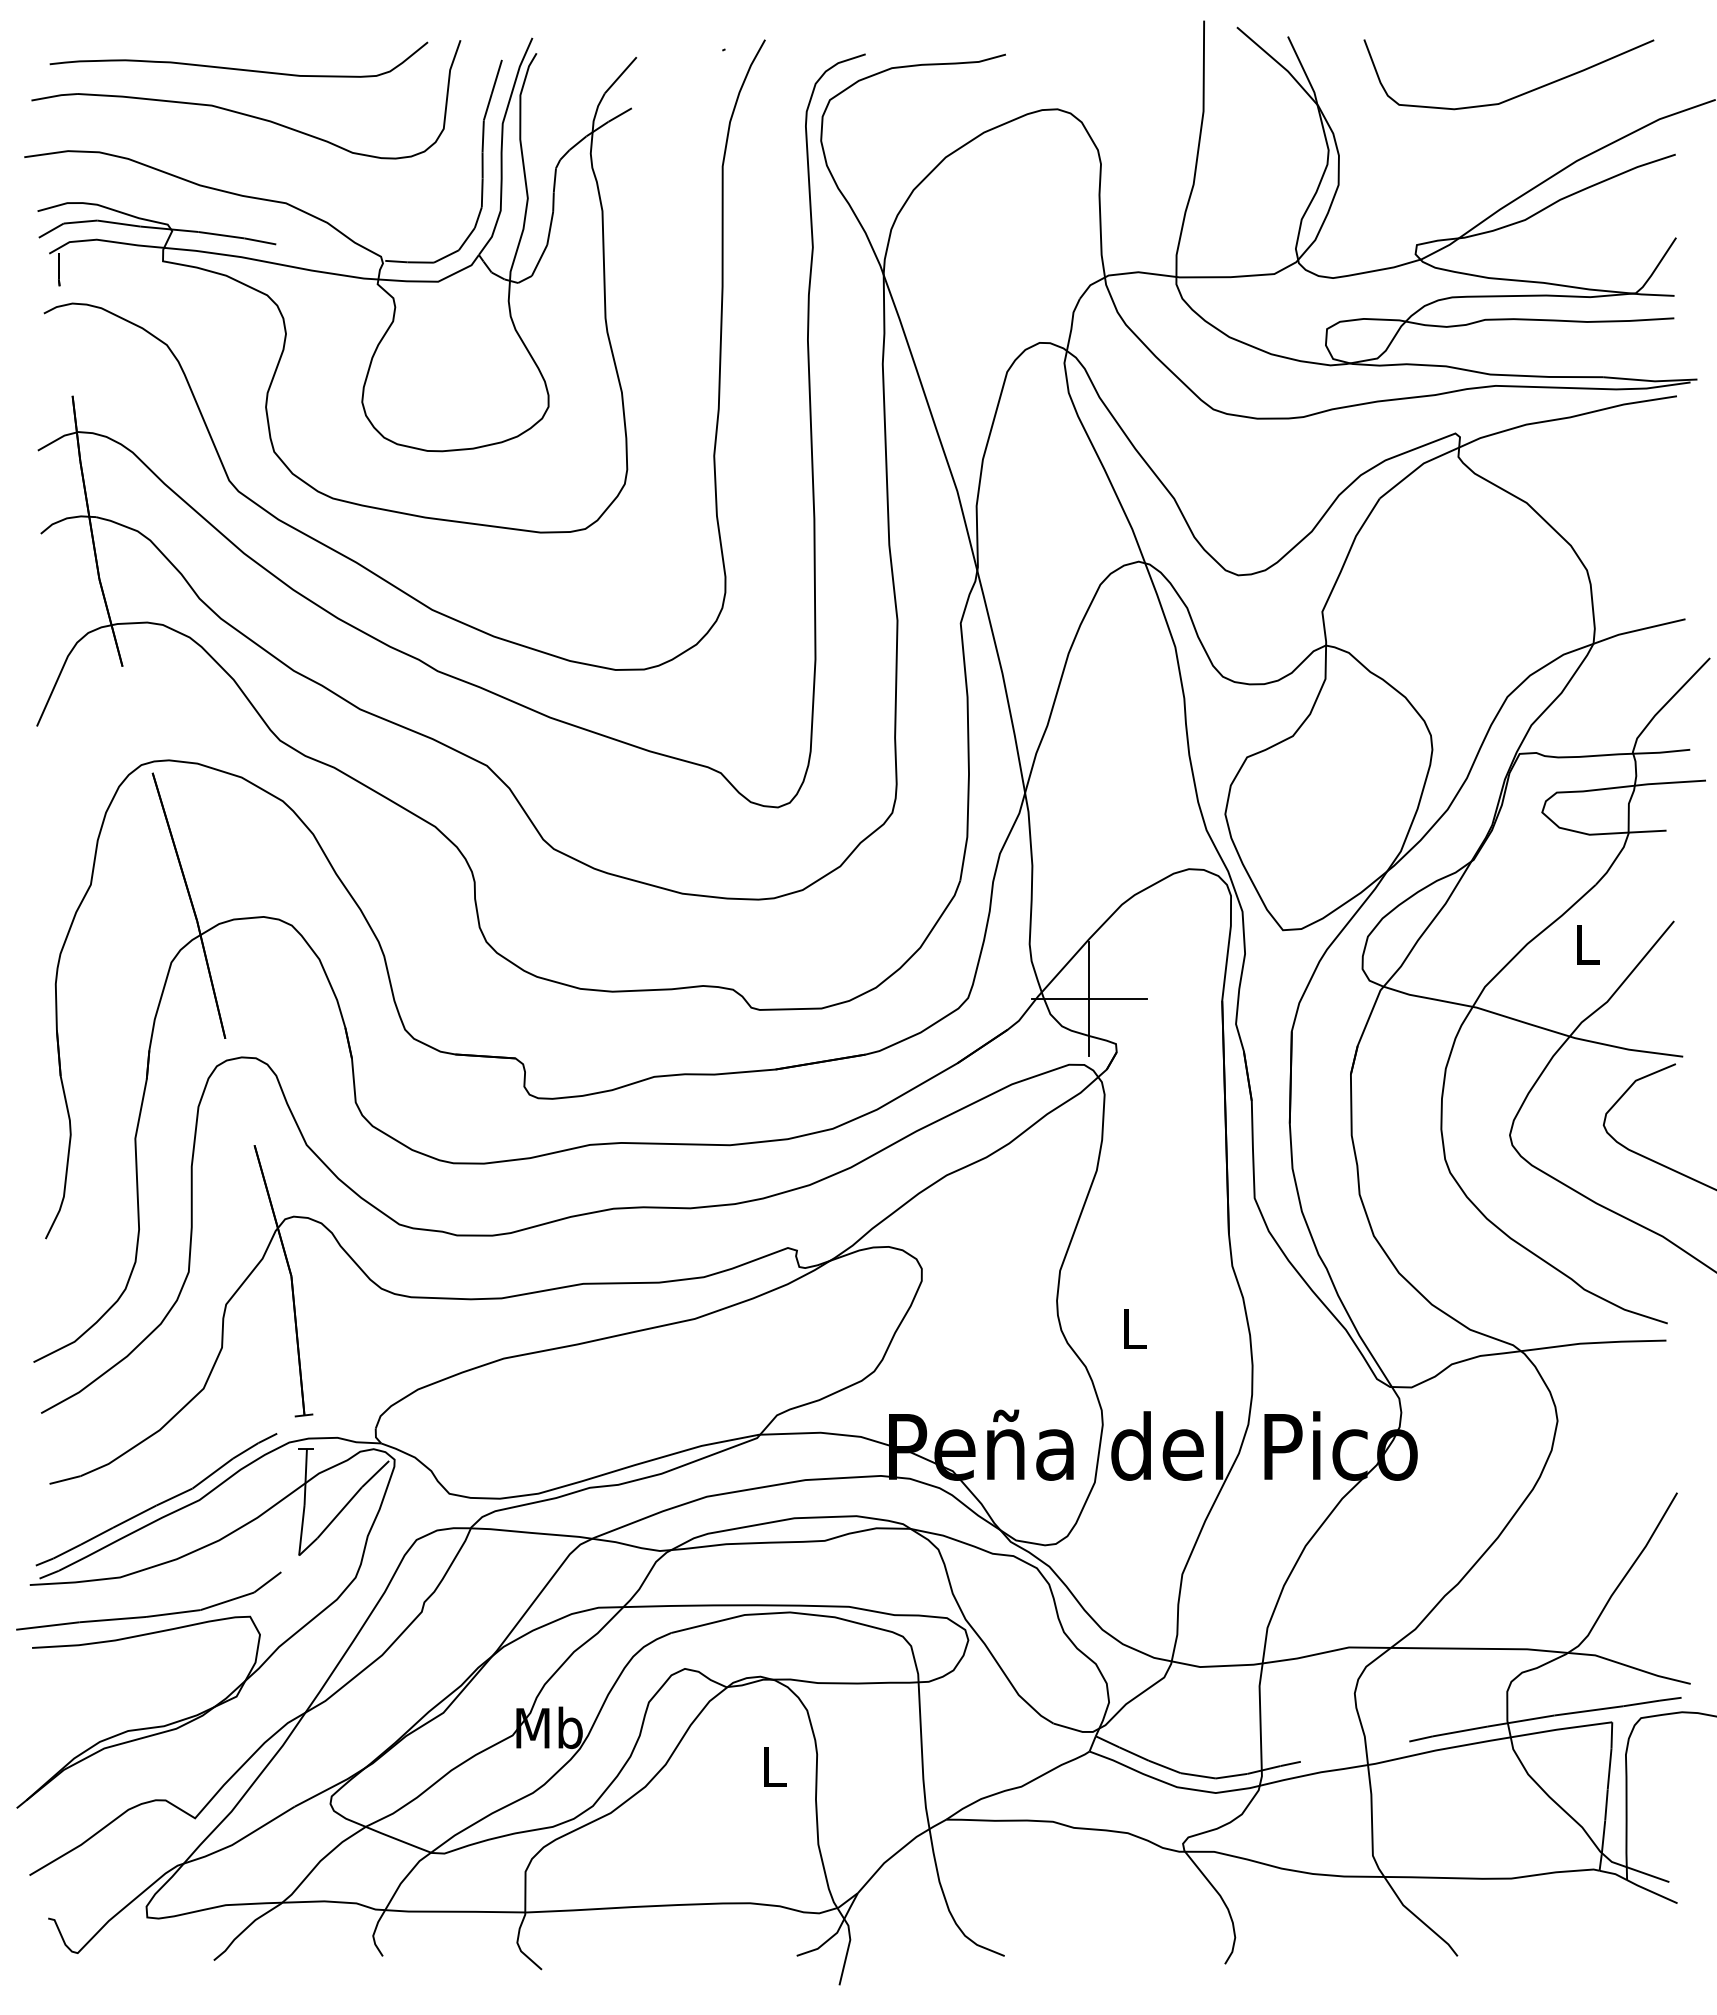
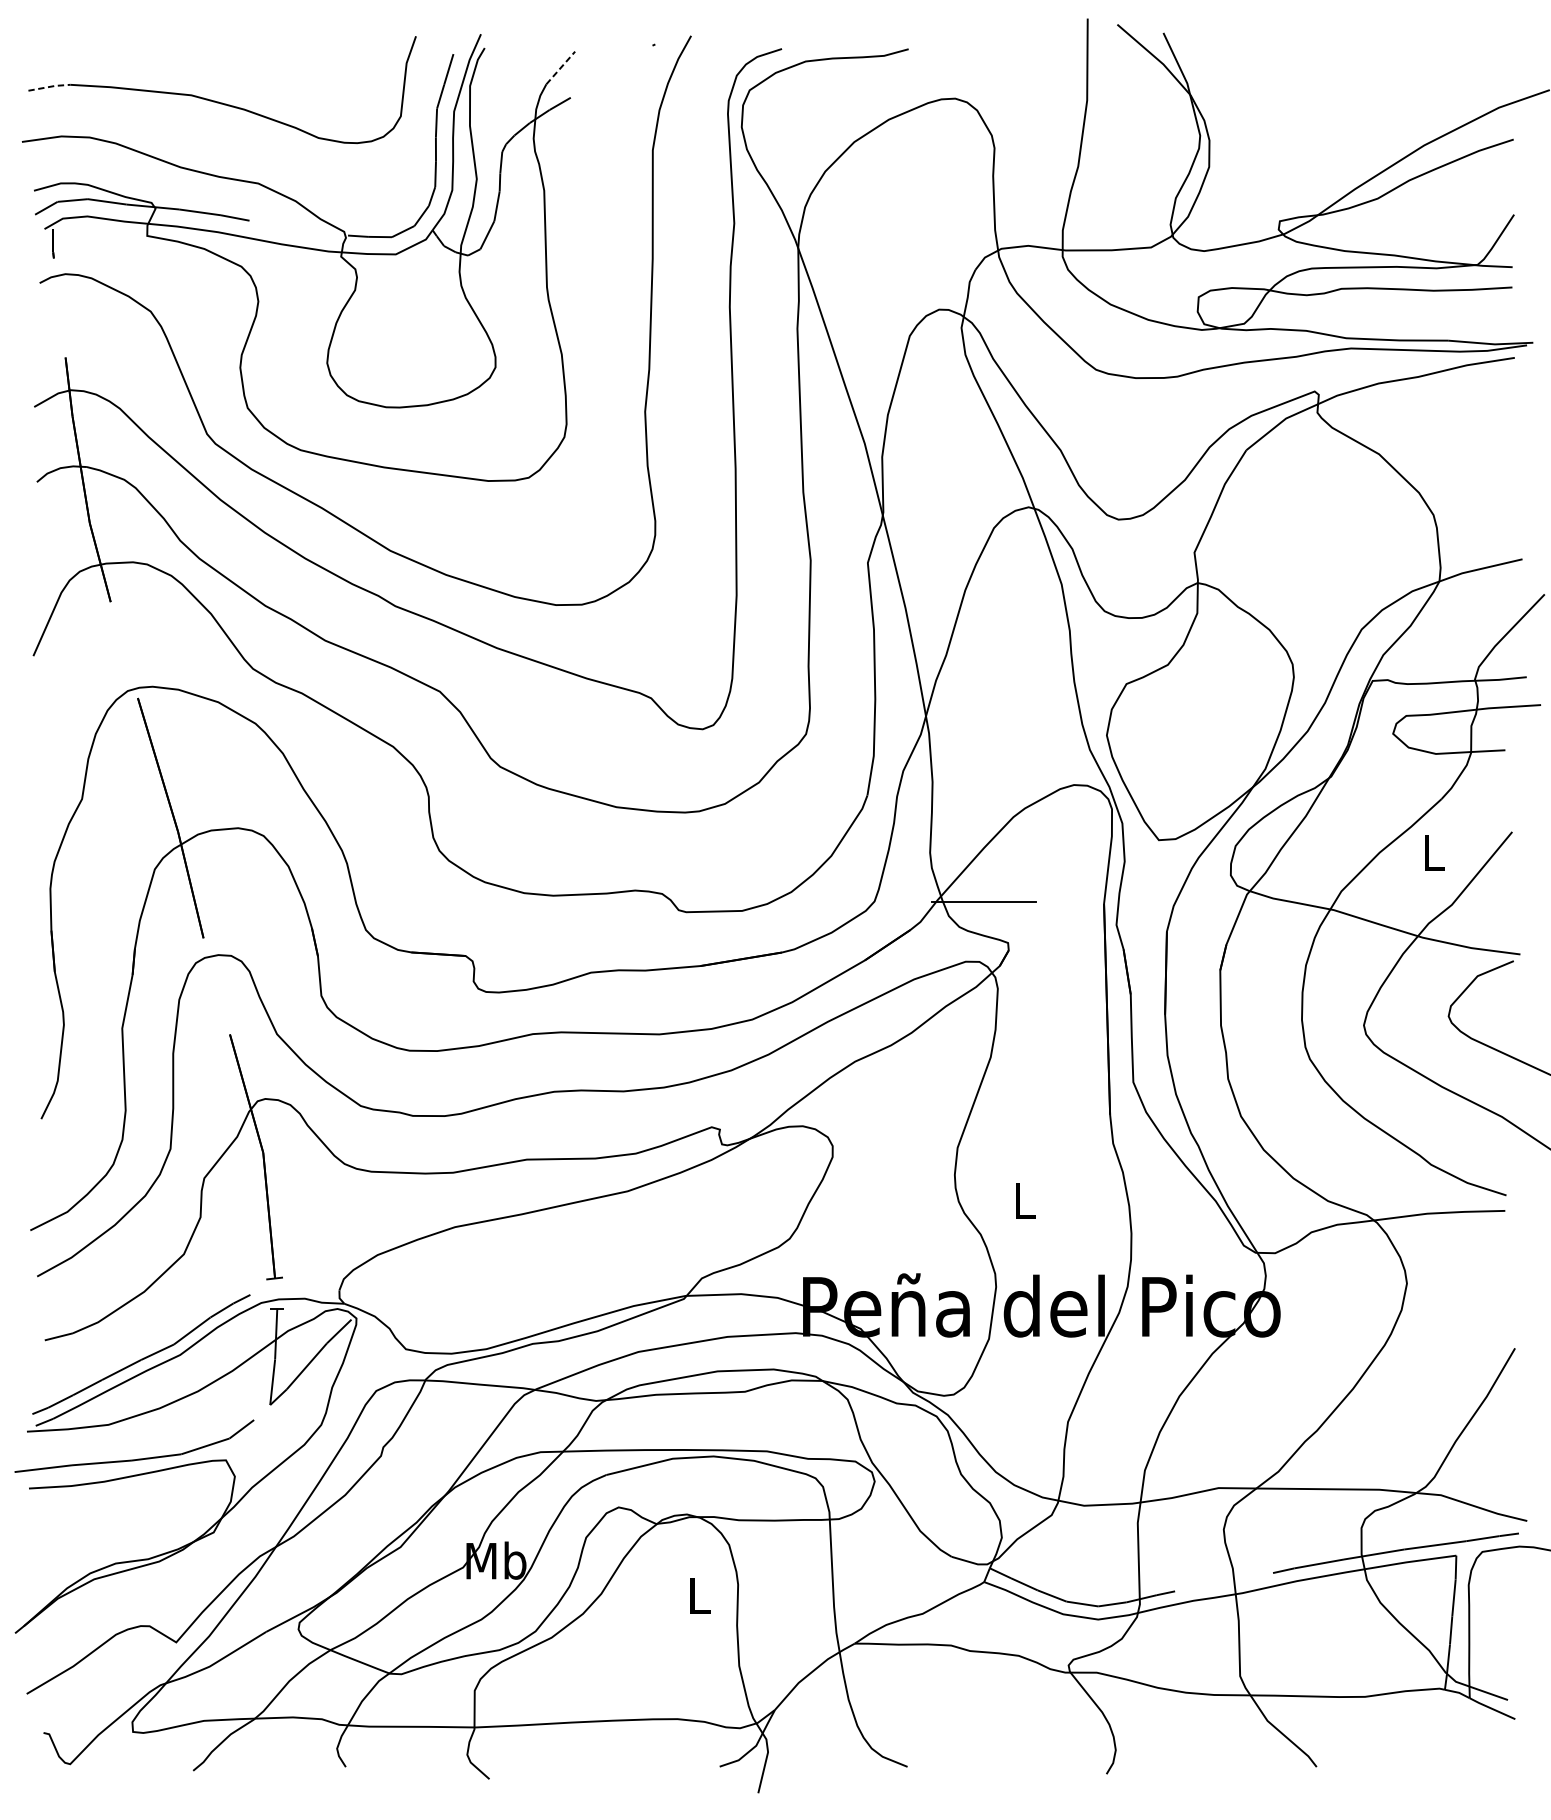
curve: (238, 68) -> (215, 61), removed
line: (621, 74) -> (561, 67), solid -> dashed
curve: (1516, 95) -> (1369, 86), removed
line: (55, 96) -> (50, 87), solid -> dashed
line: (1089, 998) -> (984, 901), removed

